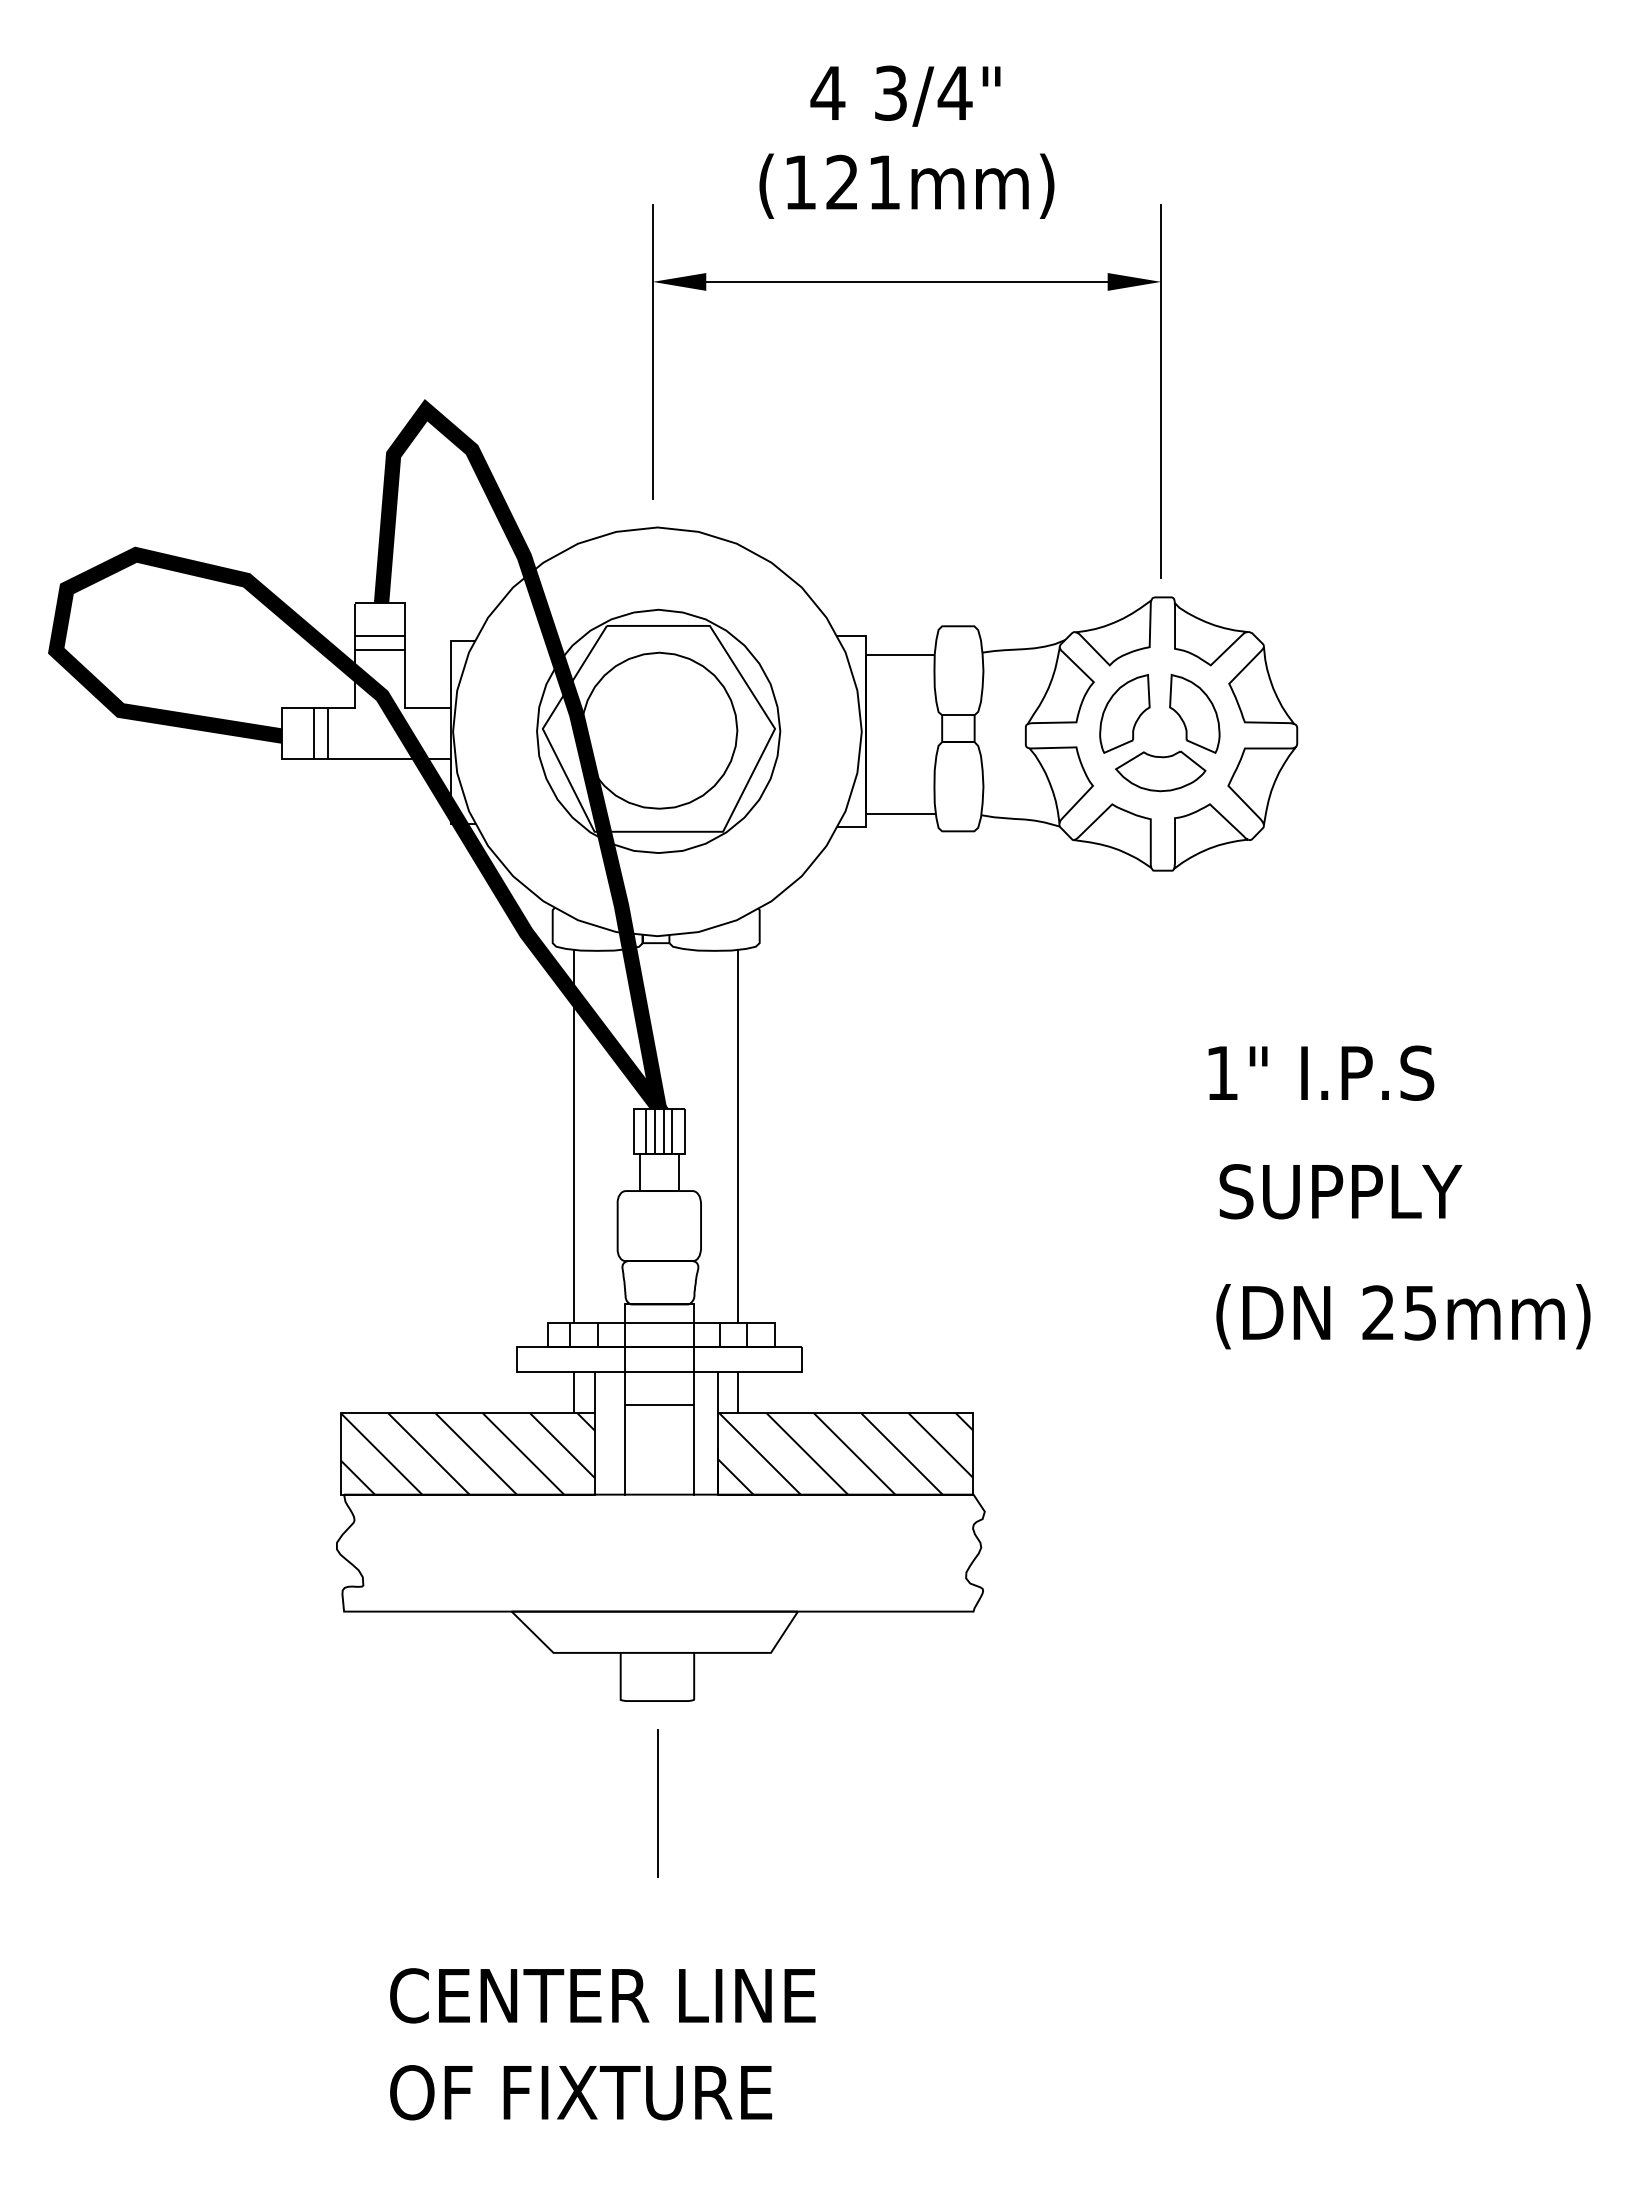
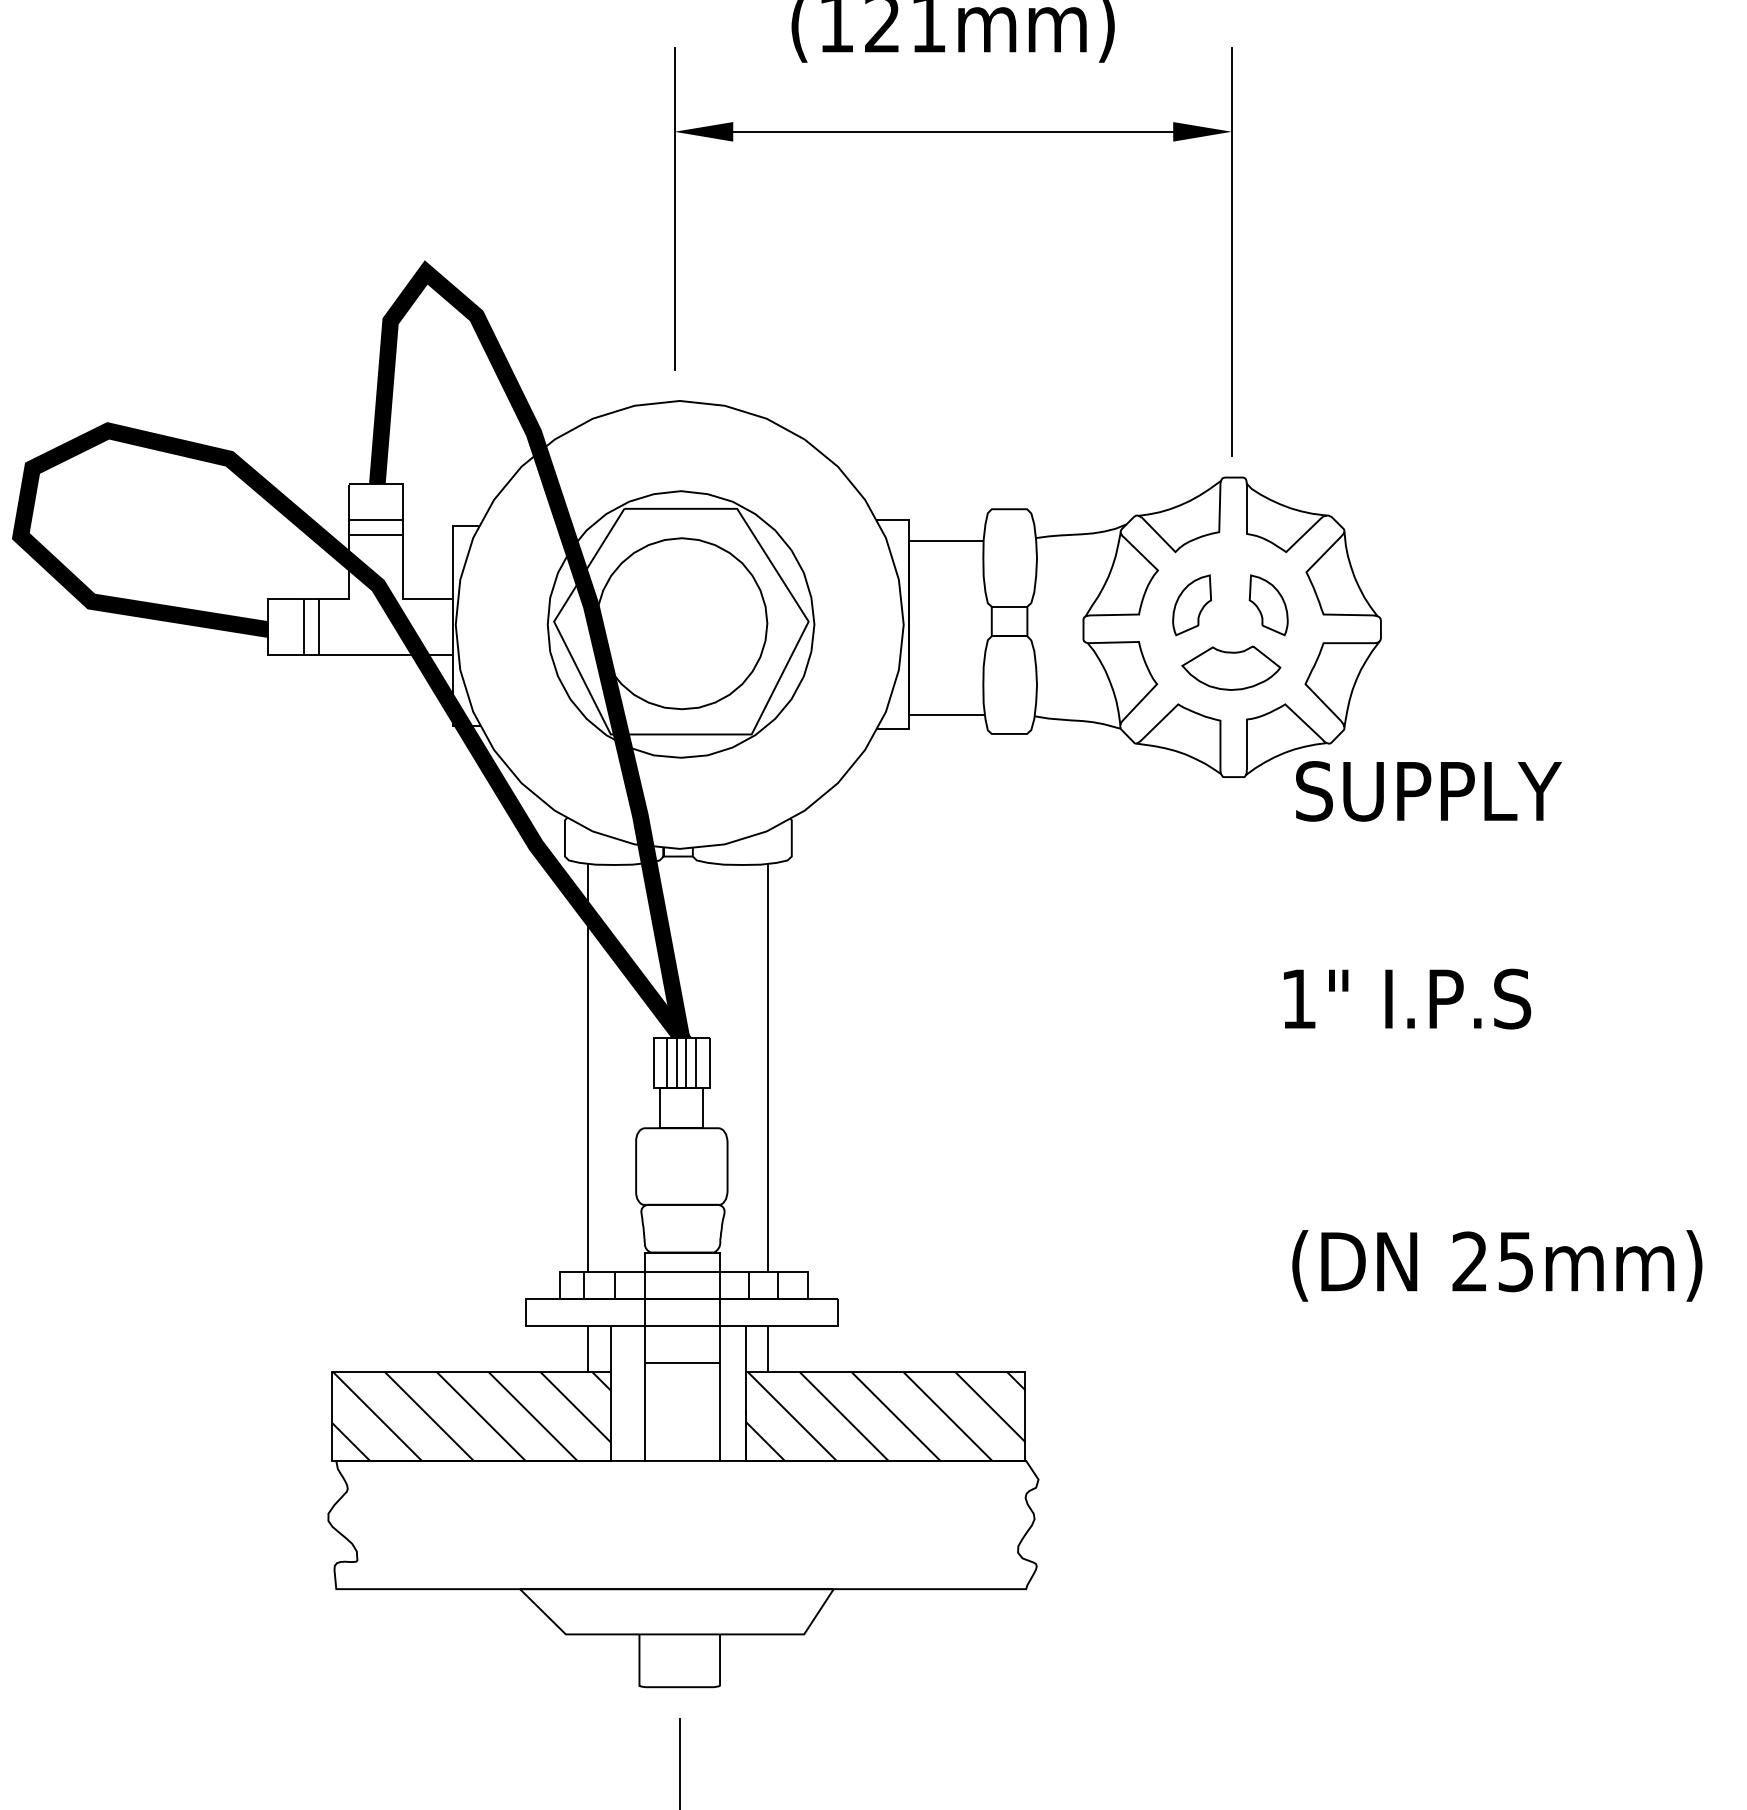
part: (1124, 713) -> (1191, 604), size x0.7
part: (1194, 713) -> (1268, 604), size x0.7
text: (1340, 1191) -> (1428, 791), moved

